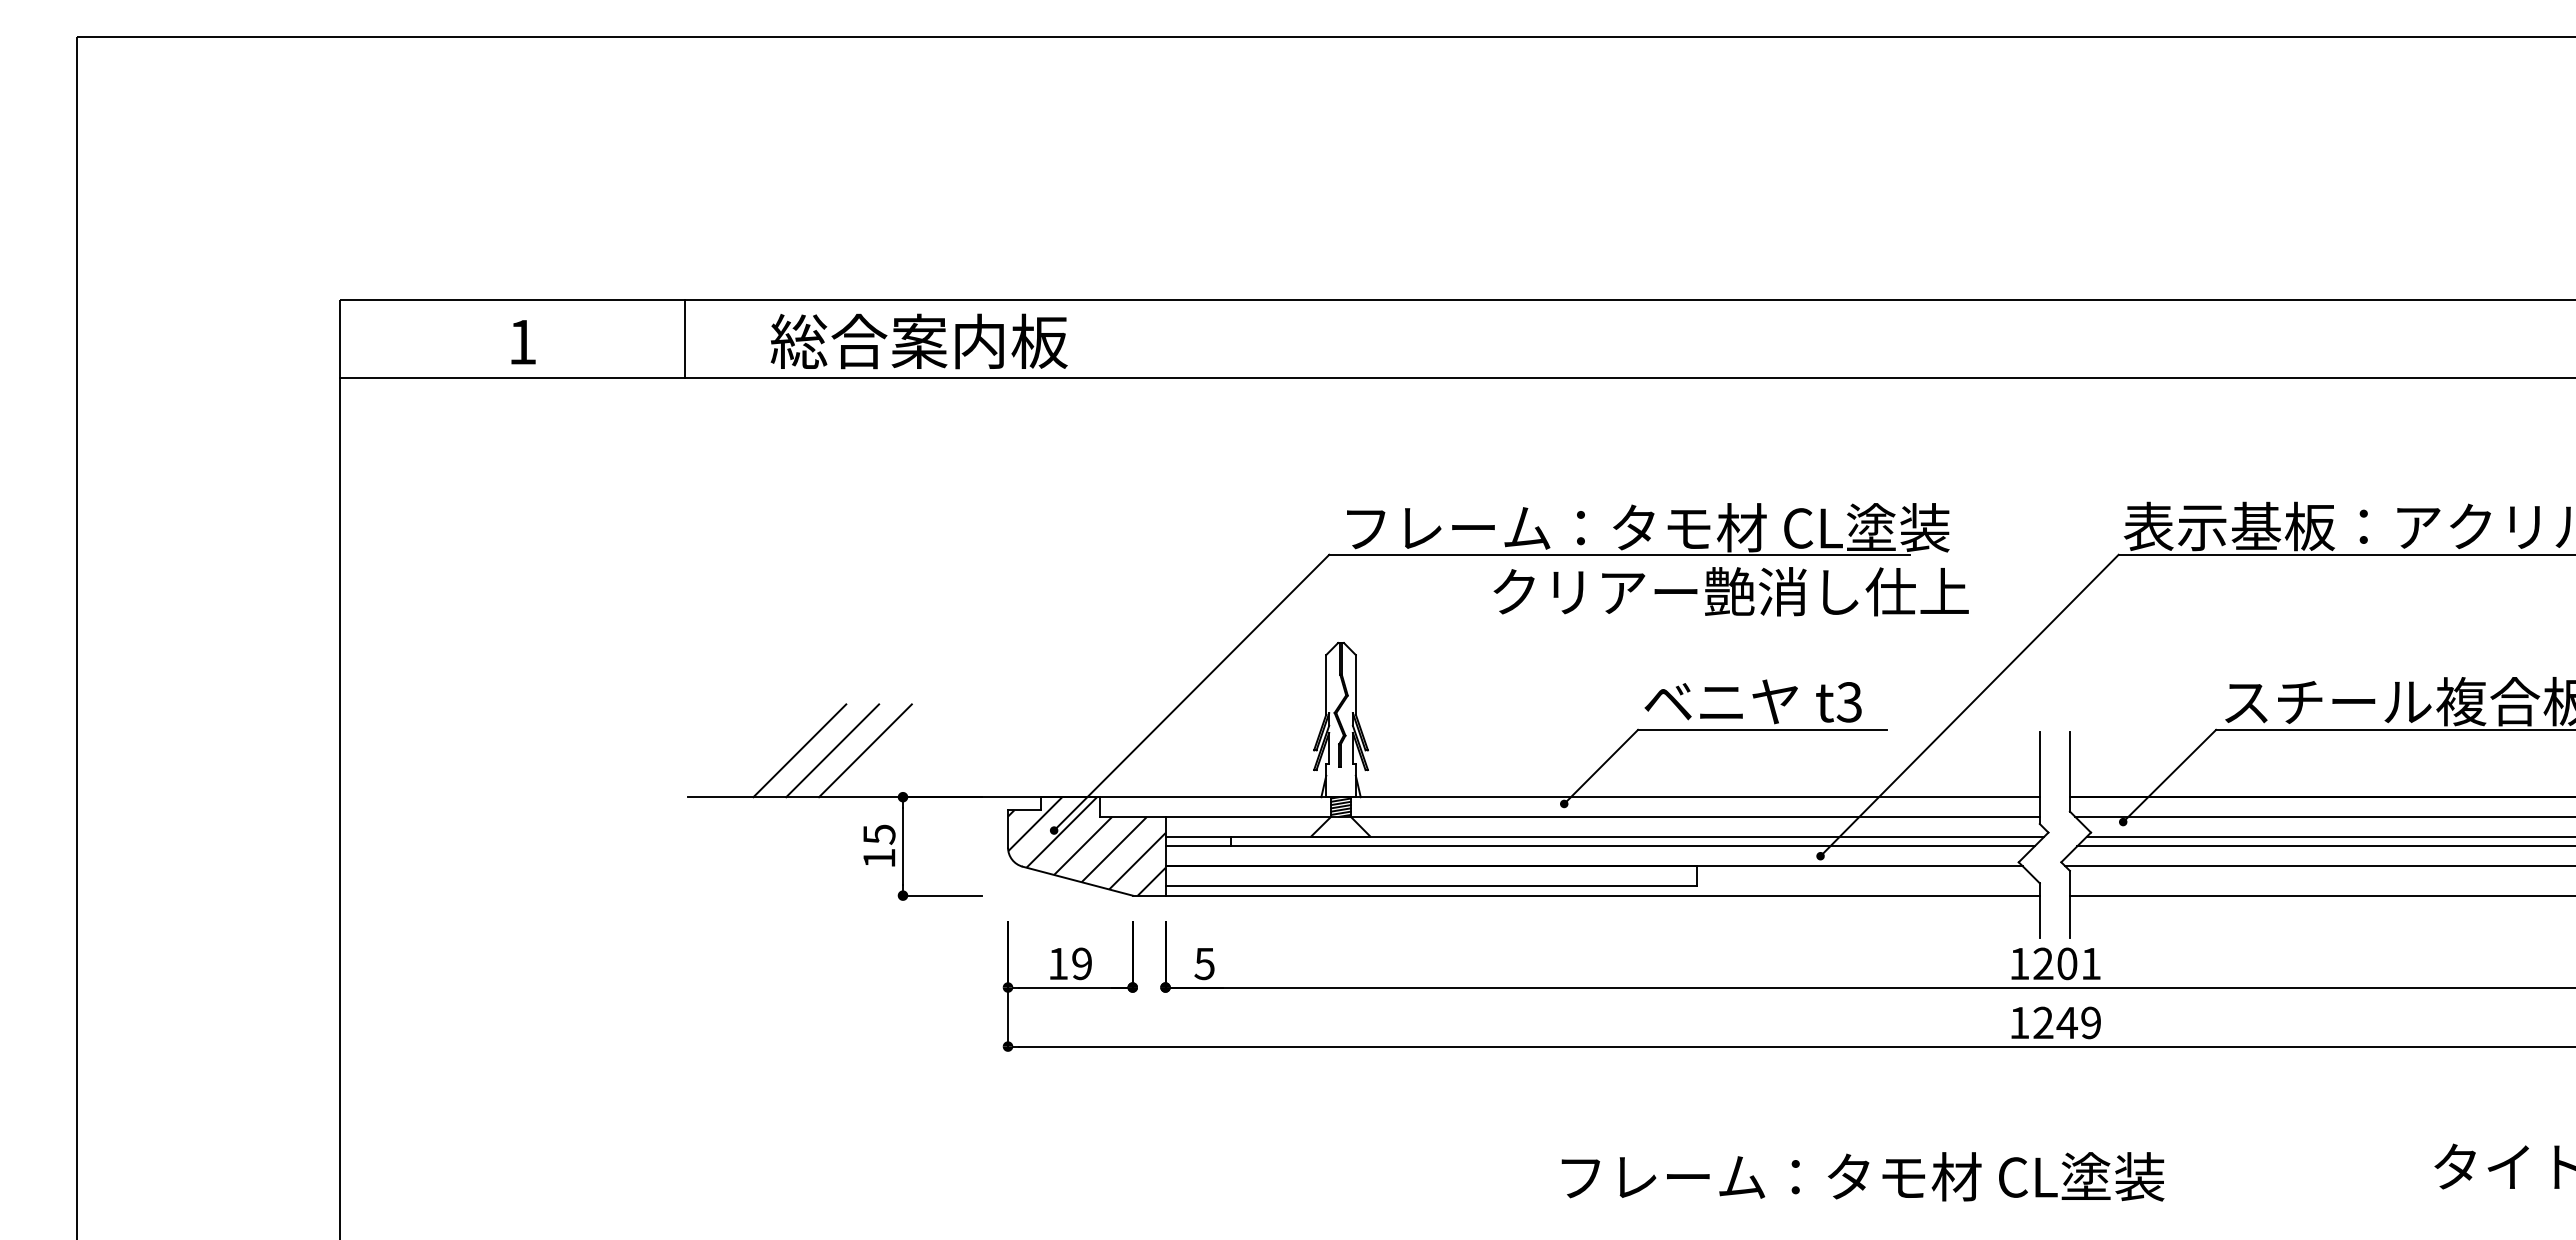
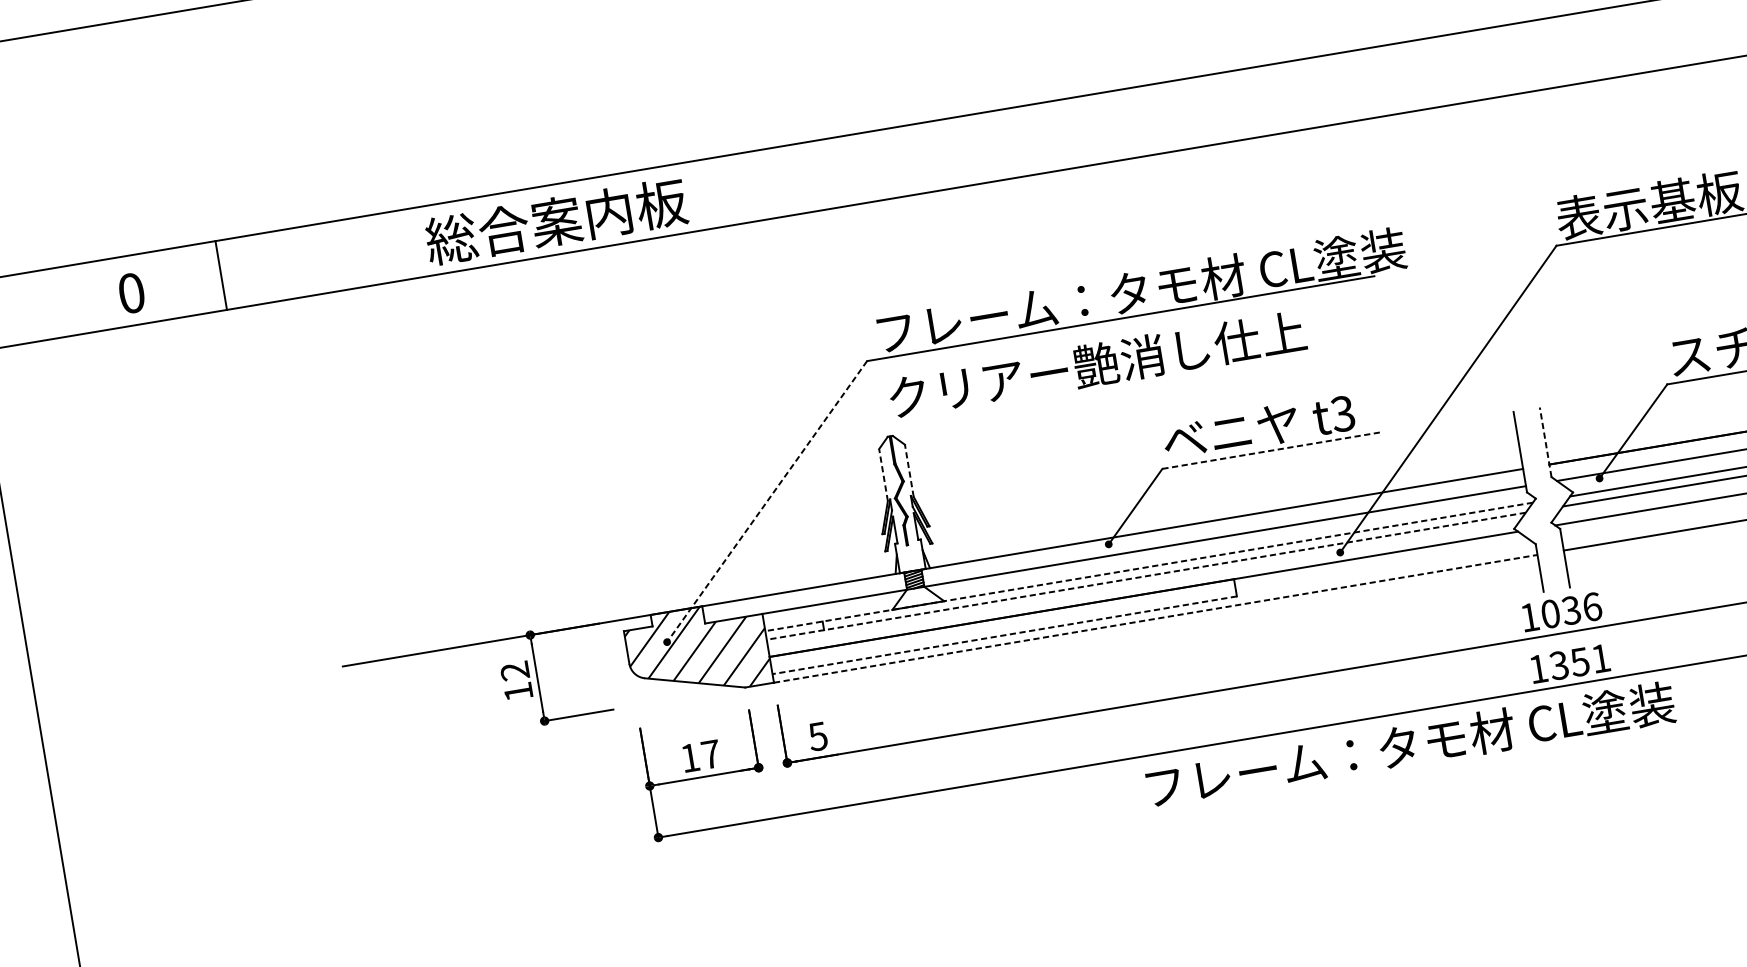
line: (684, 338) -> (220, 275), moved
text: (522, 341) -> (131, 292), 1 -> 0
text: (918, 341) -> (555, 221), moved
text: (1730, 591) -> (1096, 364), moved
line: (1326, 684) -> (883, 474), solid -> dashed
line: (1355, 684) -> (908, 470), solid -> dashed
line: (1191, 692) -> (766, 501), solid -> dashed
line: (1763, 729) -> (1271, 450), solid -> dashed
line: (799, 750) -> (433, 609), removed
line: (832, 750) -> (461, 604), removed
line: (865, 750) -> (490, 599), removed
line: (2069, 771) -> (1545, 442), solid -> dashed
text: (879, 834) -> (515, 671), 15 -> 12
line: (1604, 836) -> (1148, 566), solid -> dashed
line: (1600, 846) -> (1146, 576), solid -> dashed
line: (1431, 885) -> (1004, 634), solid -> dashed
line: (1603, 895) -> (1156, 618), solid -> dashed
text: (1082, 963) -> (711, 754), 19 -> 17
text: (2067, 963) -> (1571, 610), 1201 -> 1036
text: (2066, 1022) -> (1579, 661), 1249 -> 1351
text: (1862, 1176) -> (1410, 744), moved

